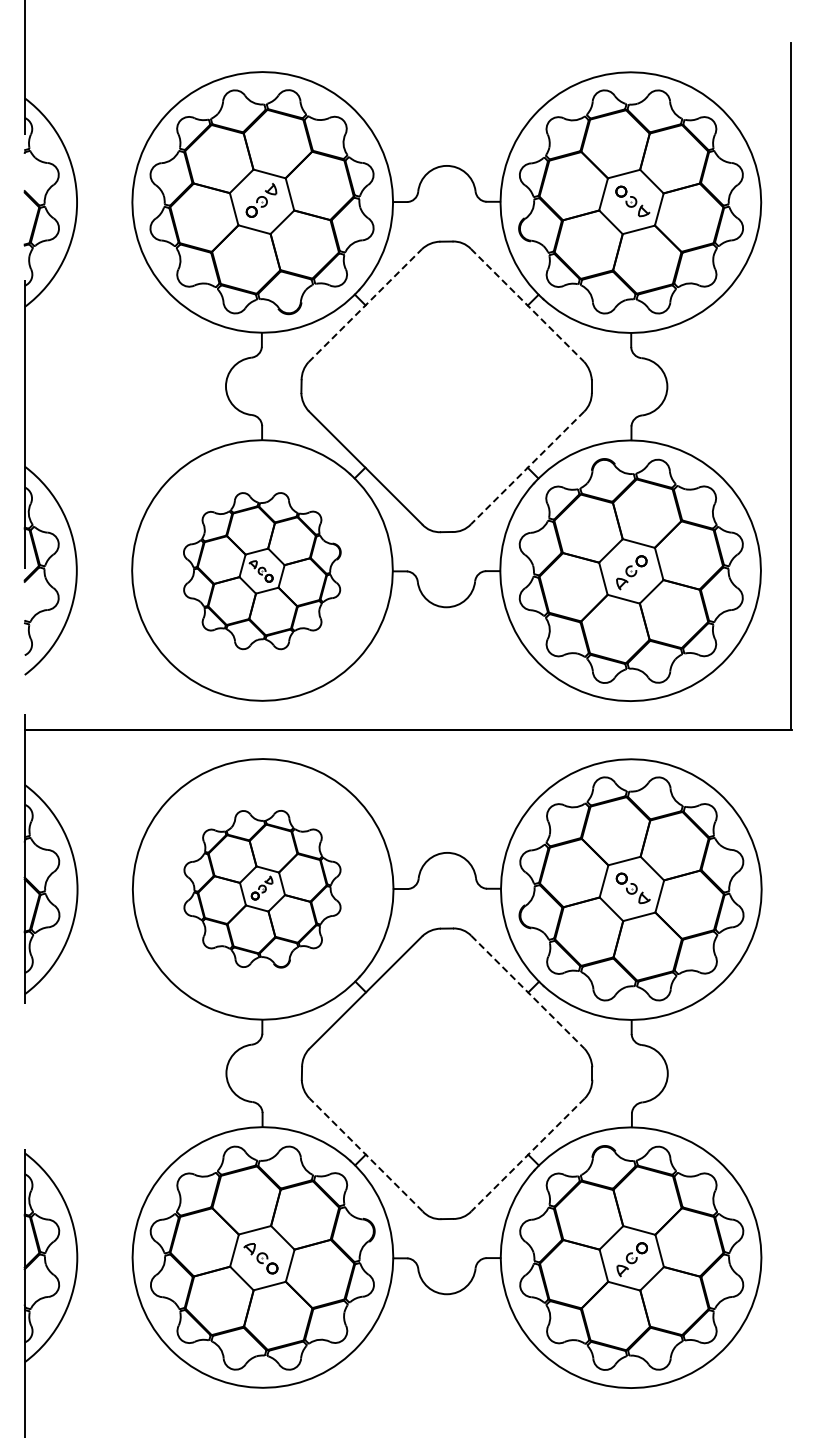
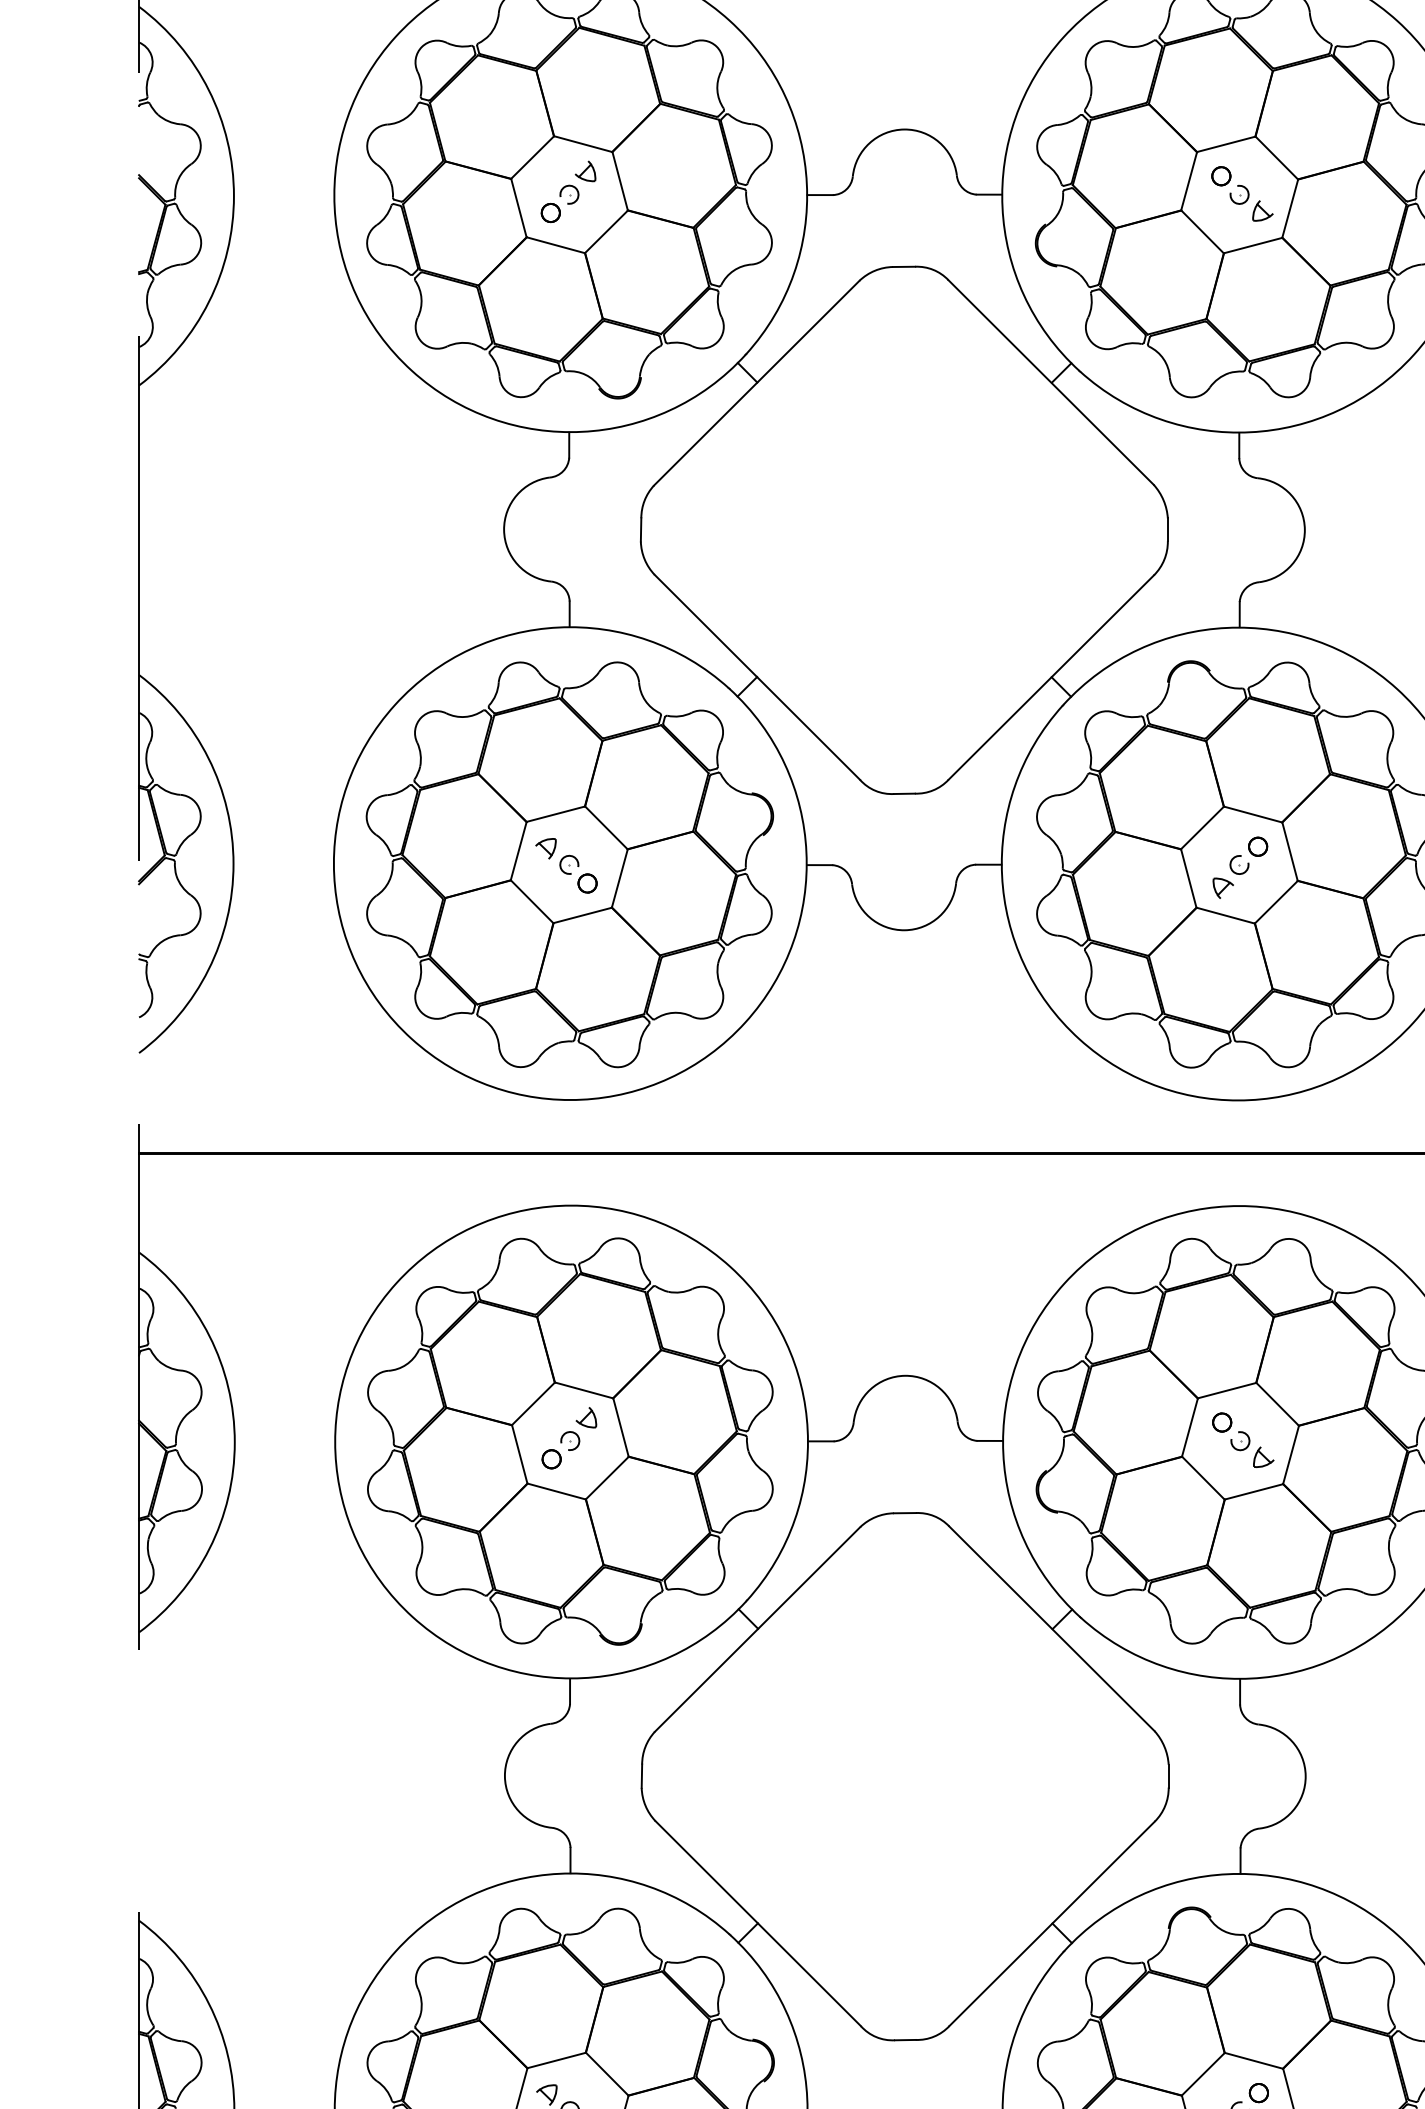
line: (365, 305) -> (757, 382), dashed -> solid
line: (527, 305) -> (1051, 382), dashed -> solid
line: (527, 467) -> (1051, 676), dashed -> solid
part: (262, 570) -> (570, 863), size x1.43
part: (262, 889) -> (570, 1442), size x1.43
line: (527, 992) -> (1051, 1629), dashed -> solid
line: (366, 1154) -> (759, 1923), dashed -> solid
line: (528, 1154) -> (1052, 1923), dashed -> solid

